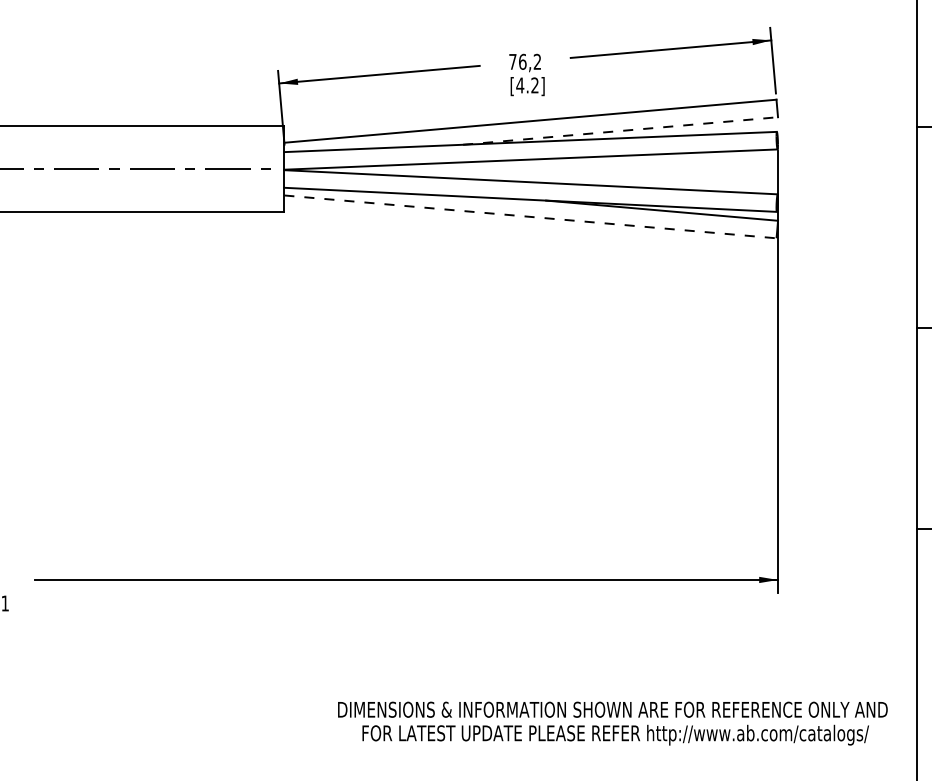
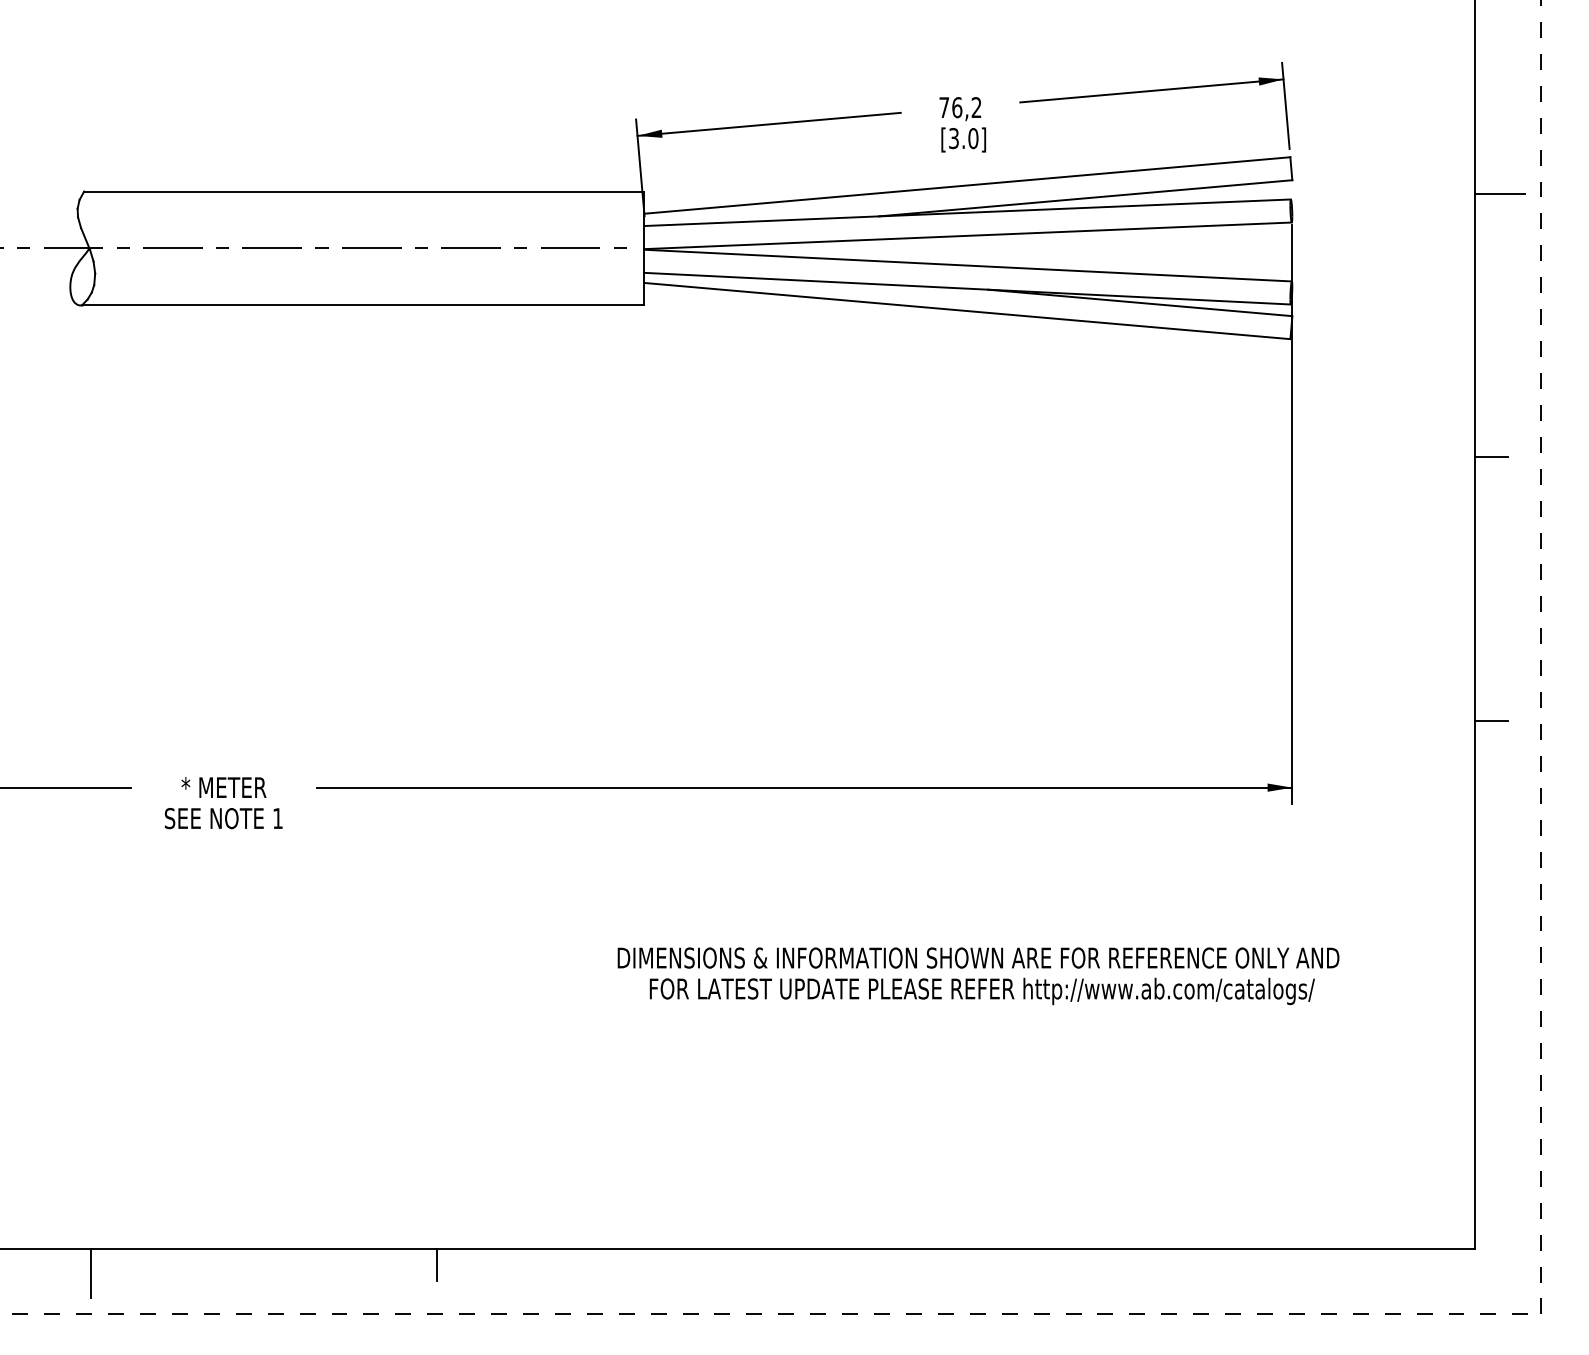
text: (527, 85) -> (963, 138), [4.2] -> [3.0]
line: (621, 131) -> (1086, 198), dashed -> solid
line: (530, 217) -> (967, 311), dashed -> solid
text: (612, 723) -> (978, 976), moved

